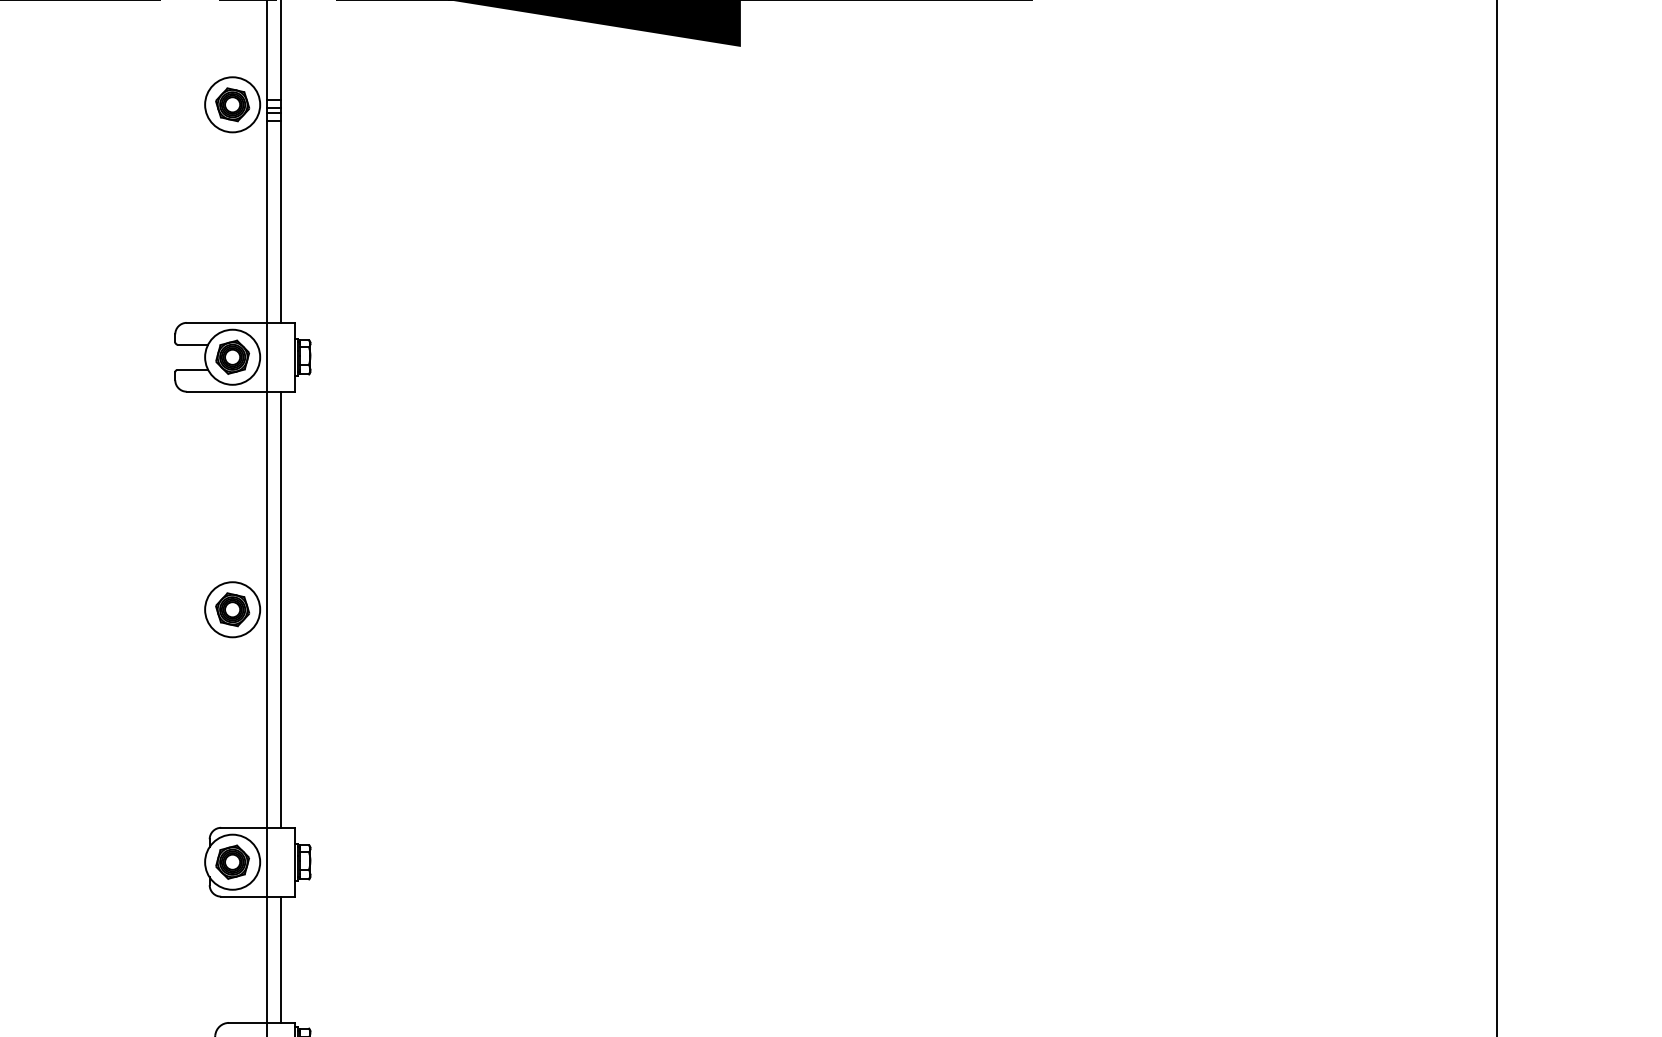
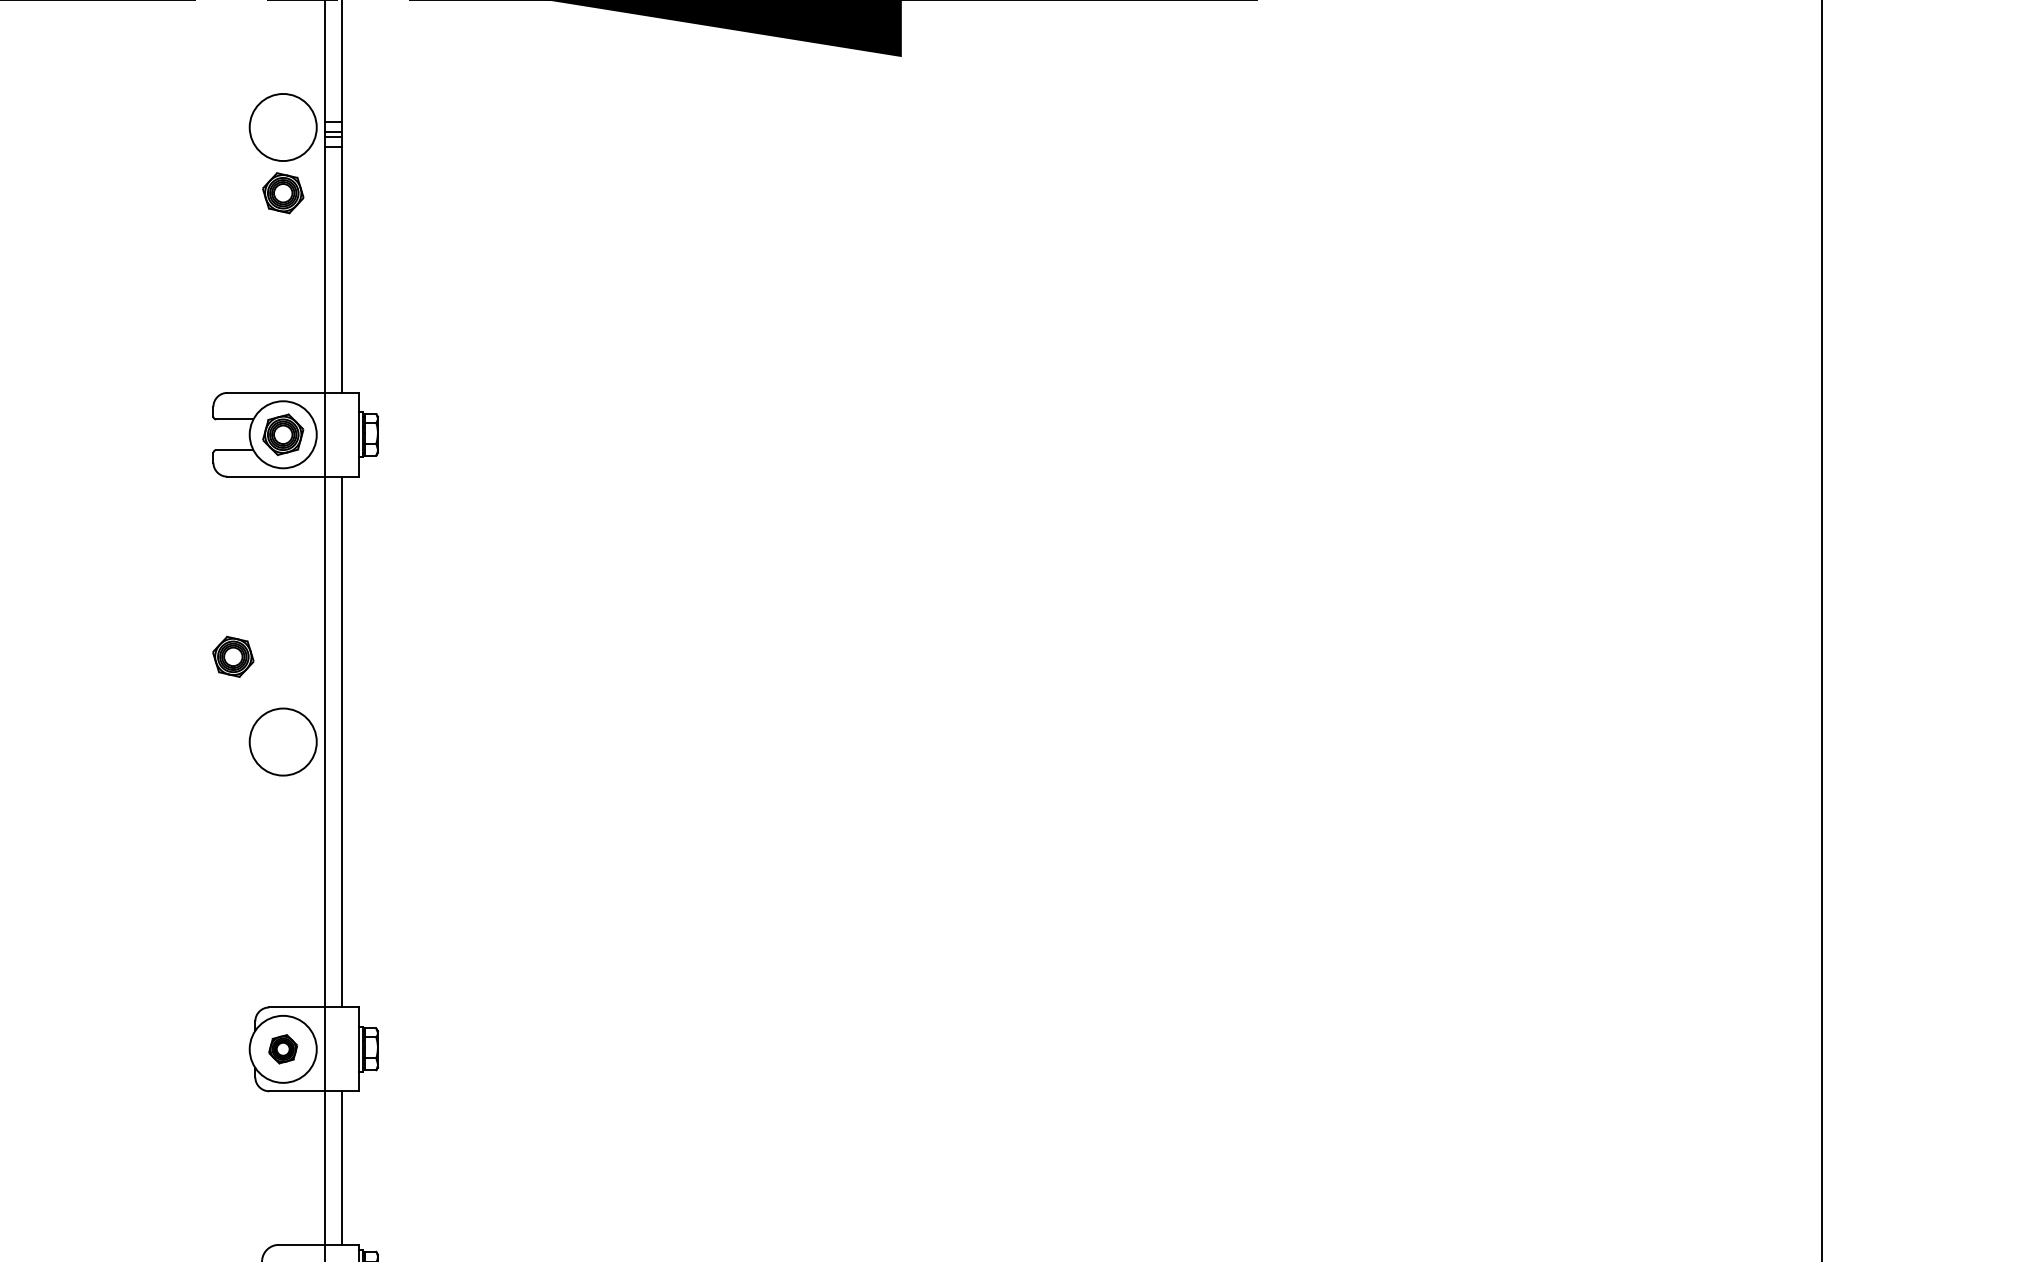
part: (232, 104) -> (283, 192), moved
part: (232, 609) -> (233, 656), moved
part: (232, 861) -> (283, 1048), size x0.7

